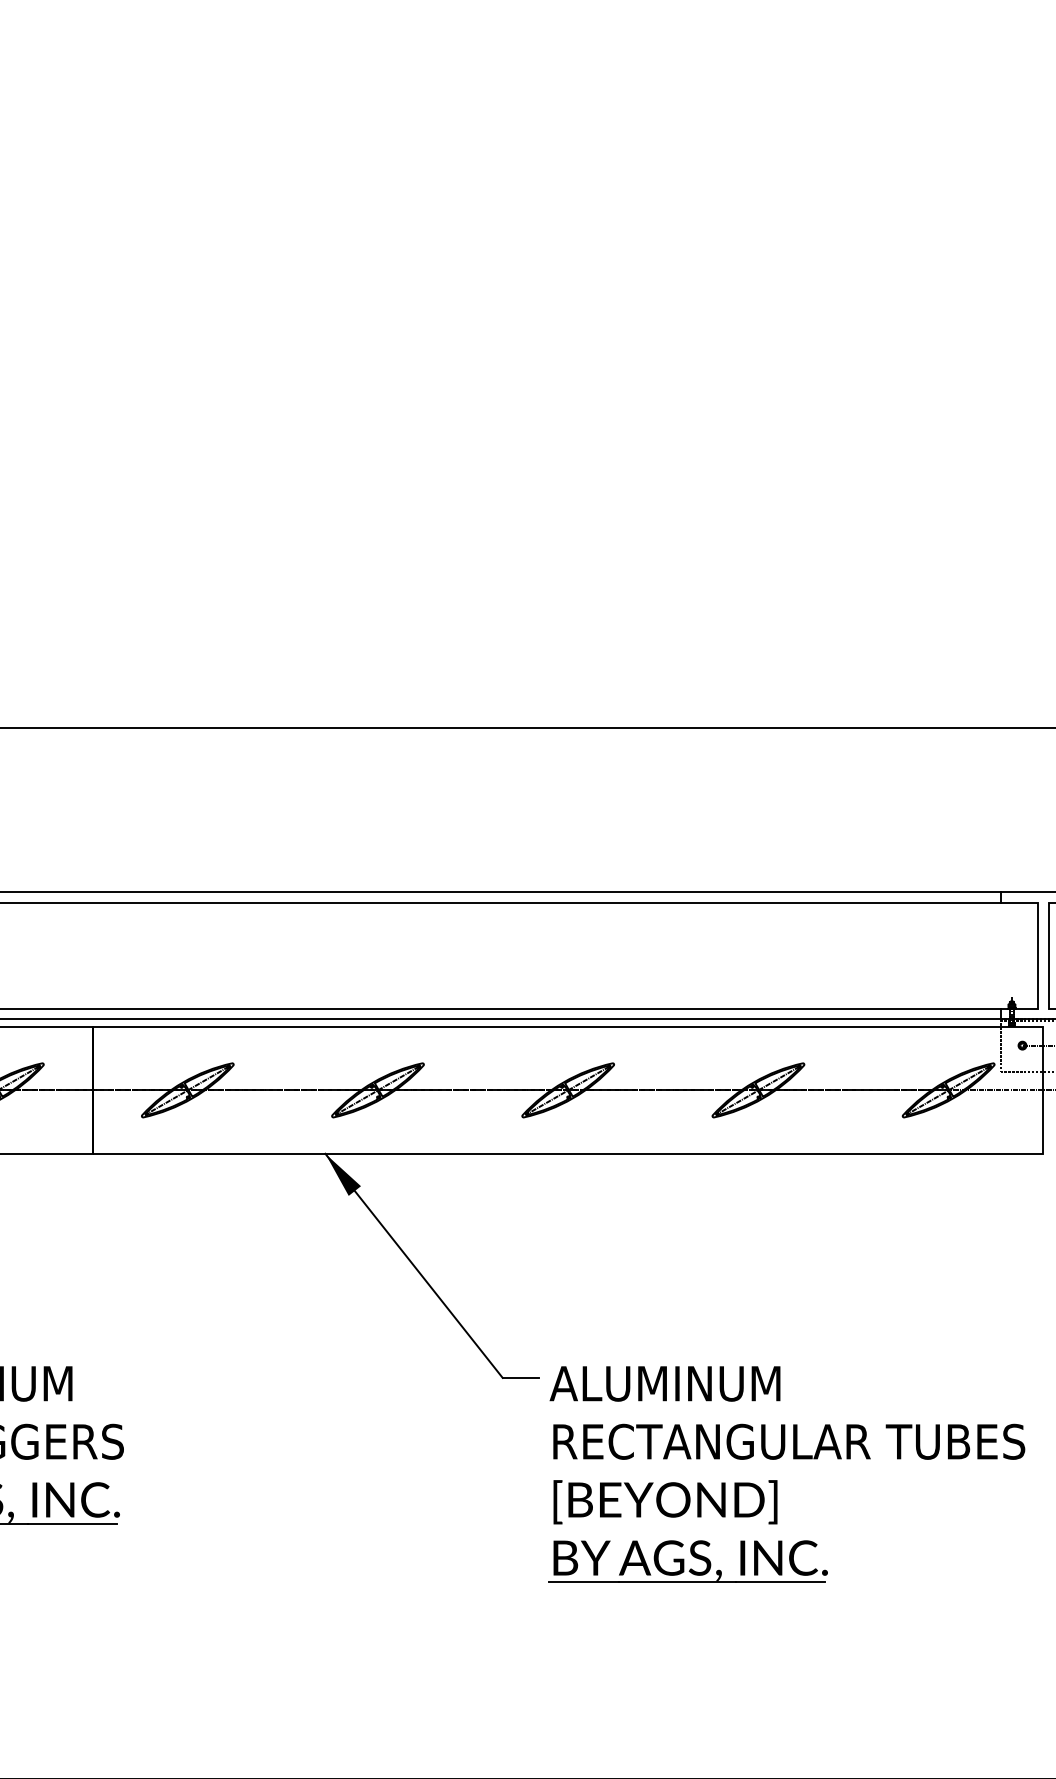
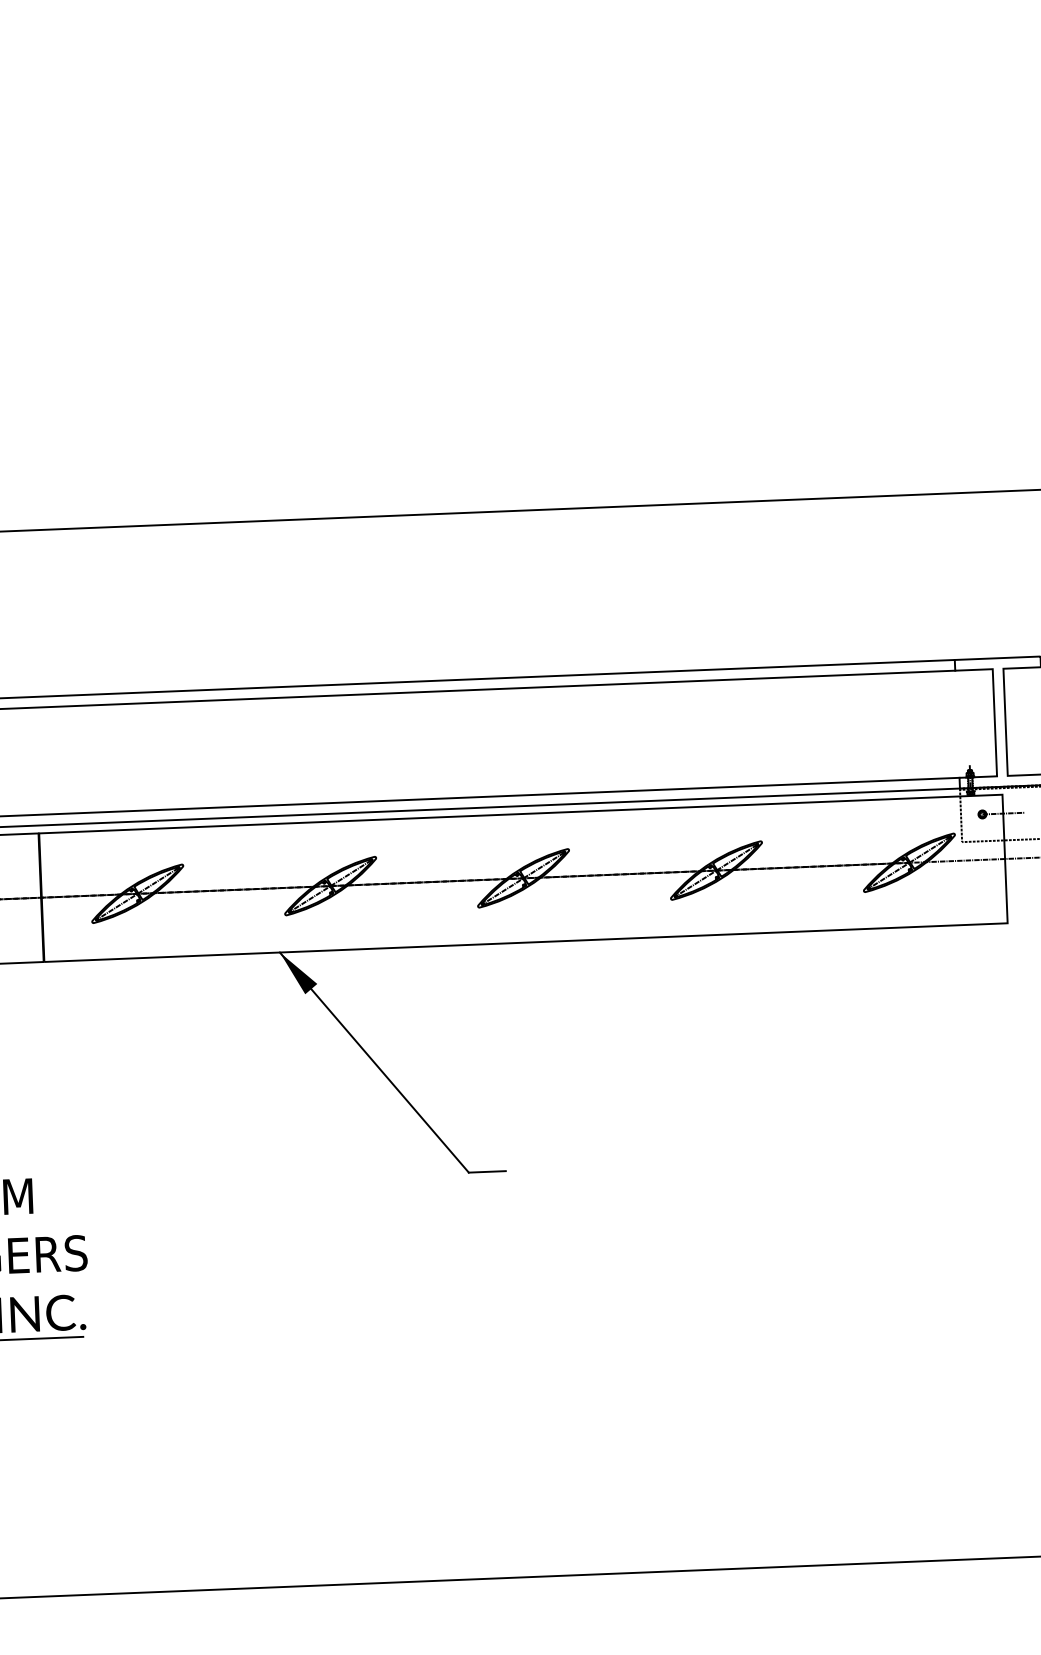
part: (777, 1480) -> (751, 1265), removed

